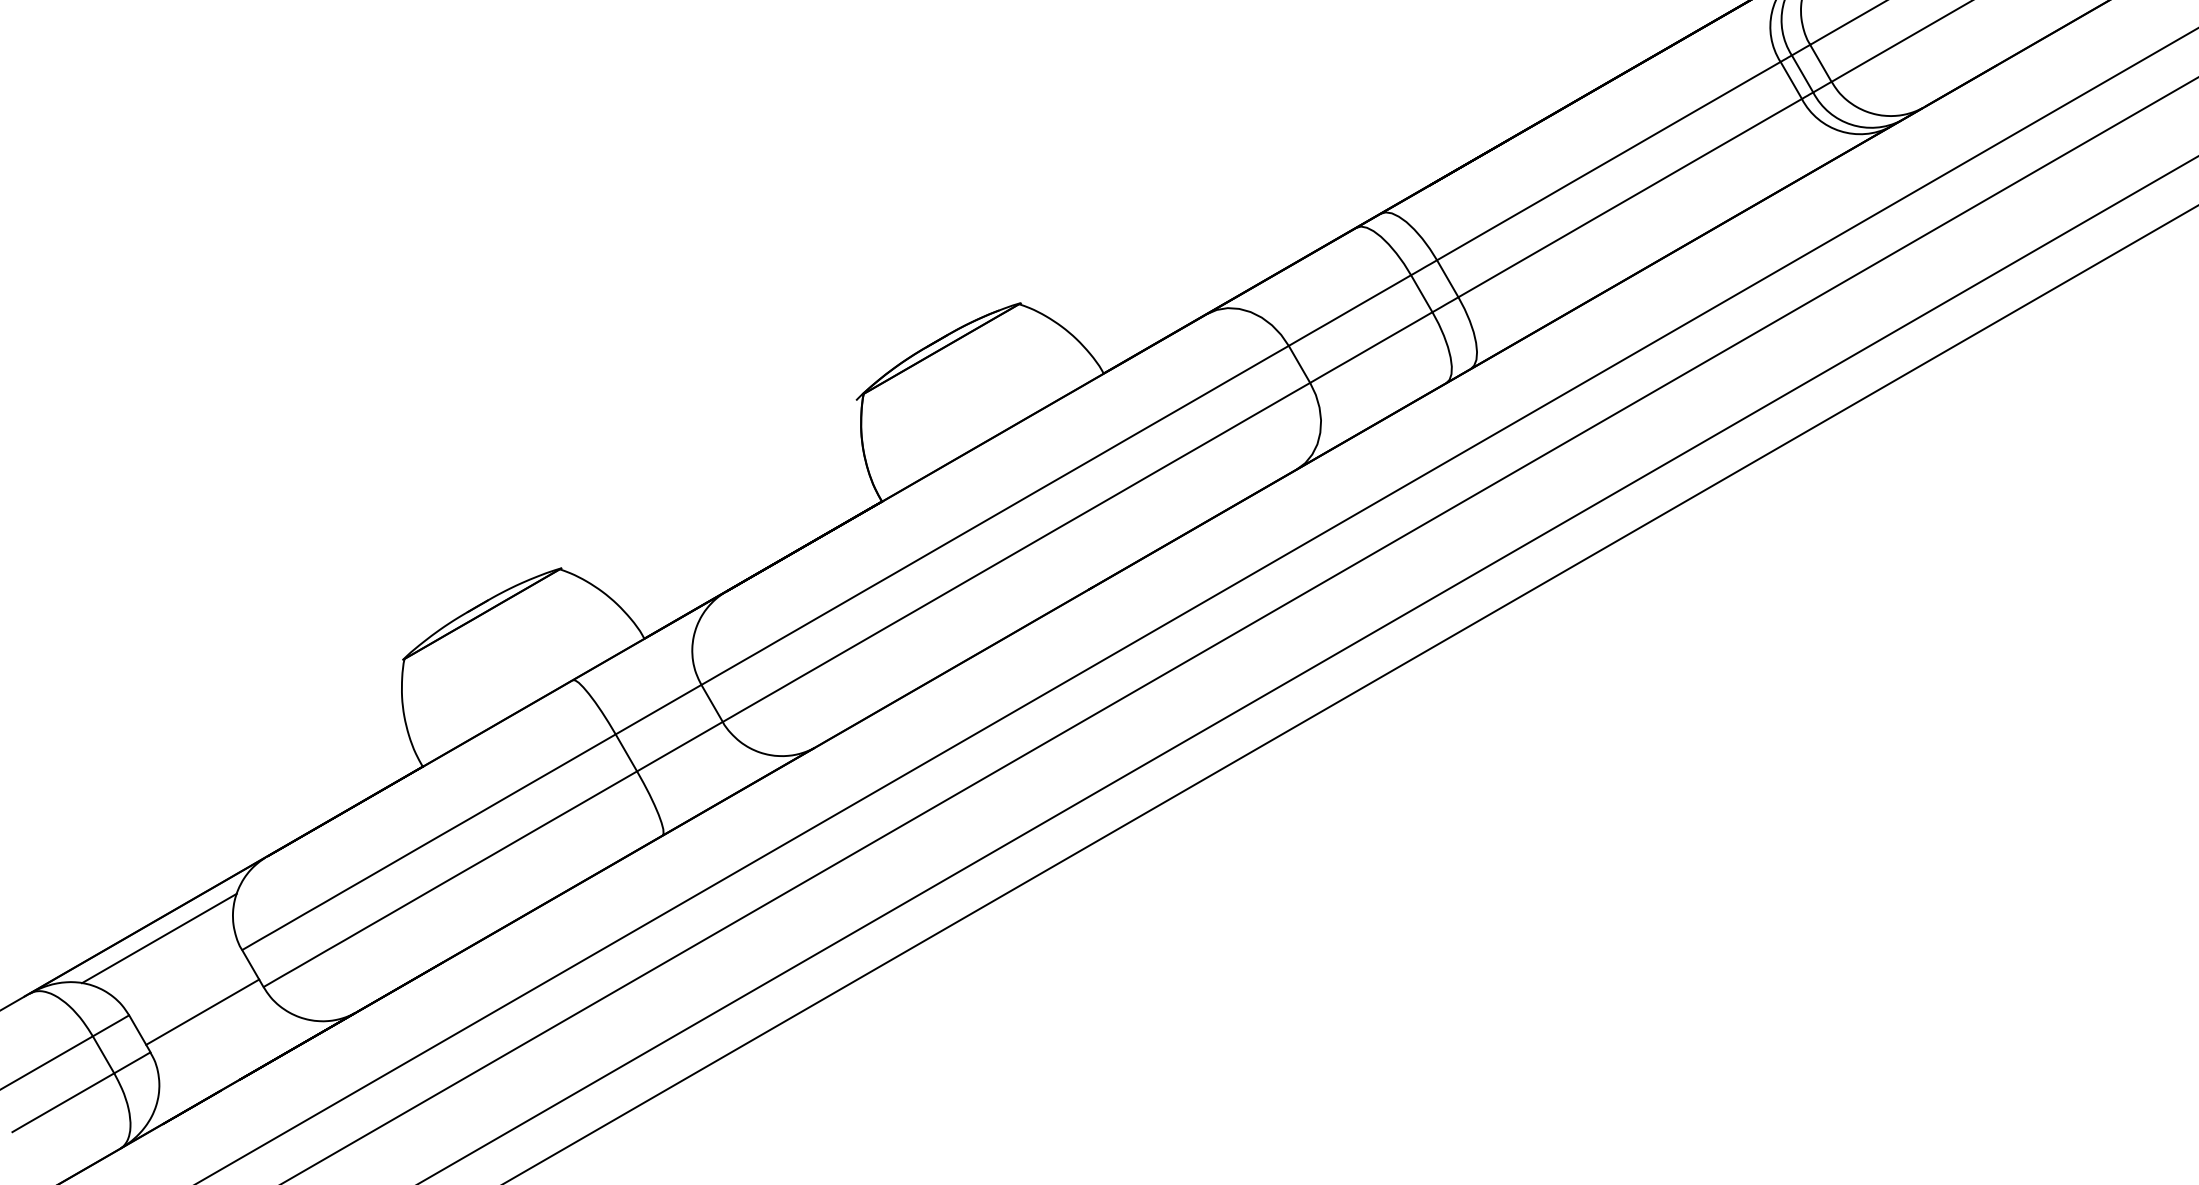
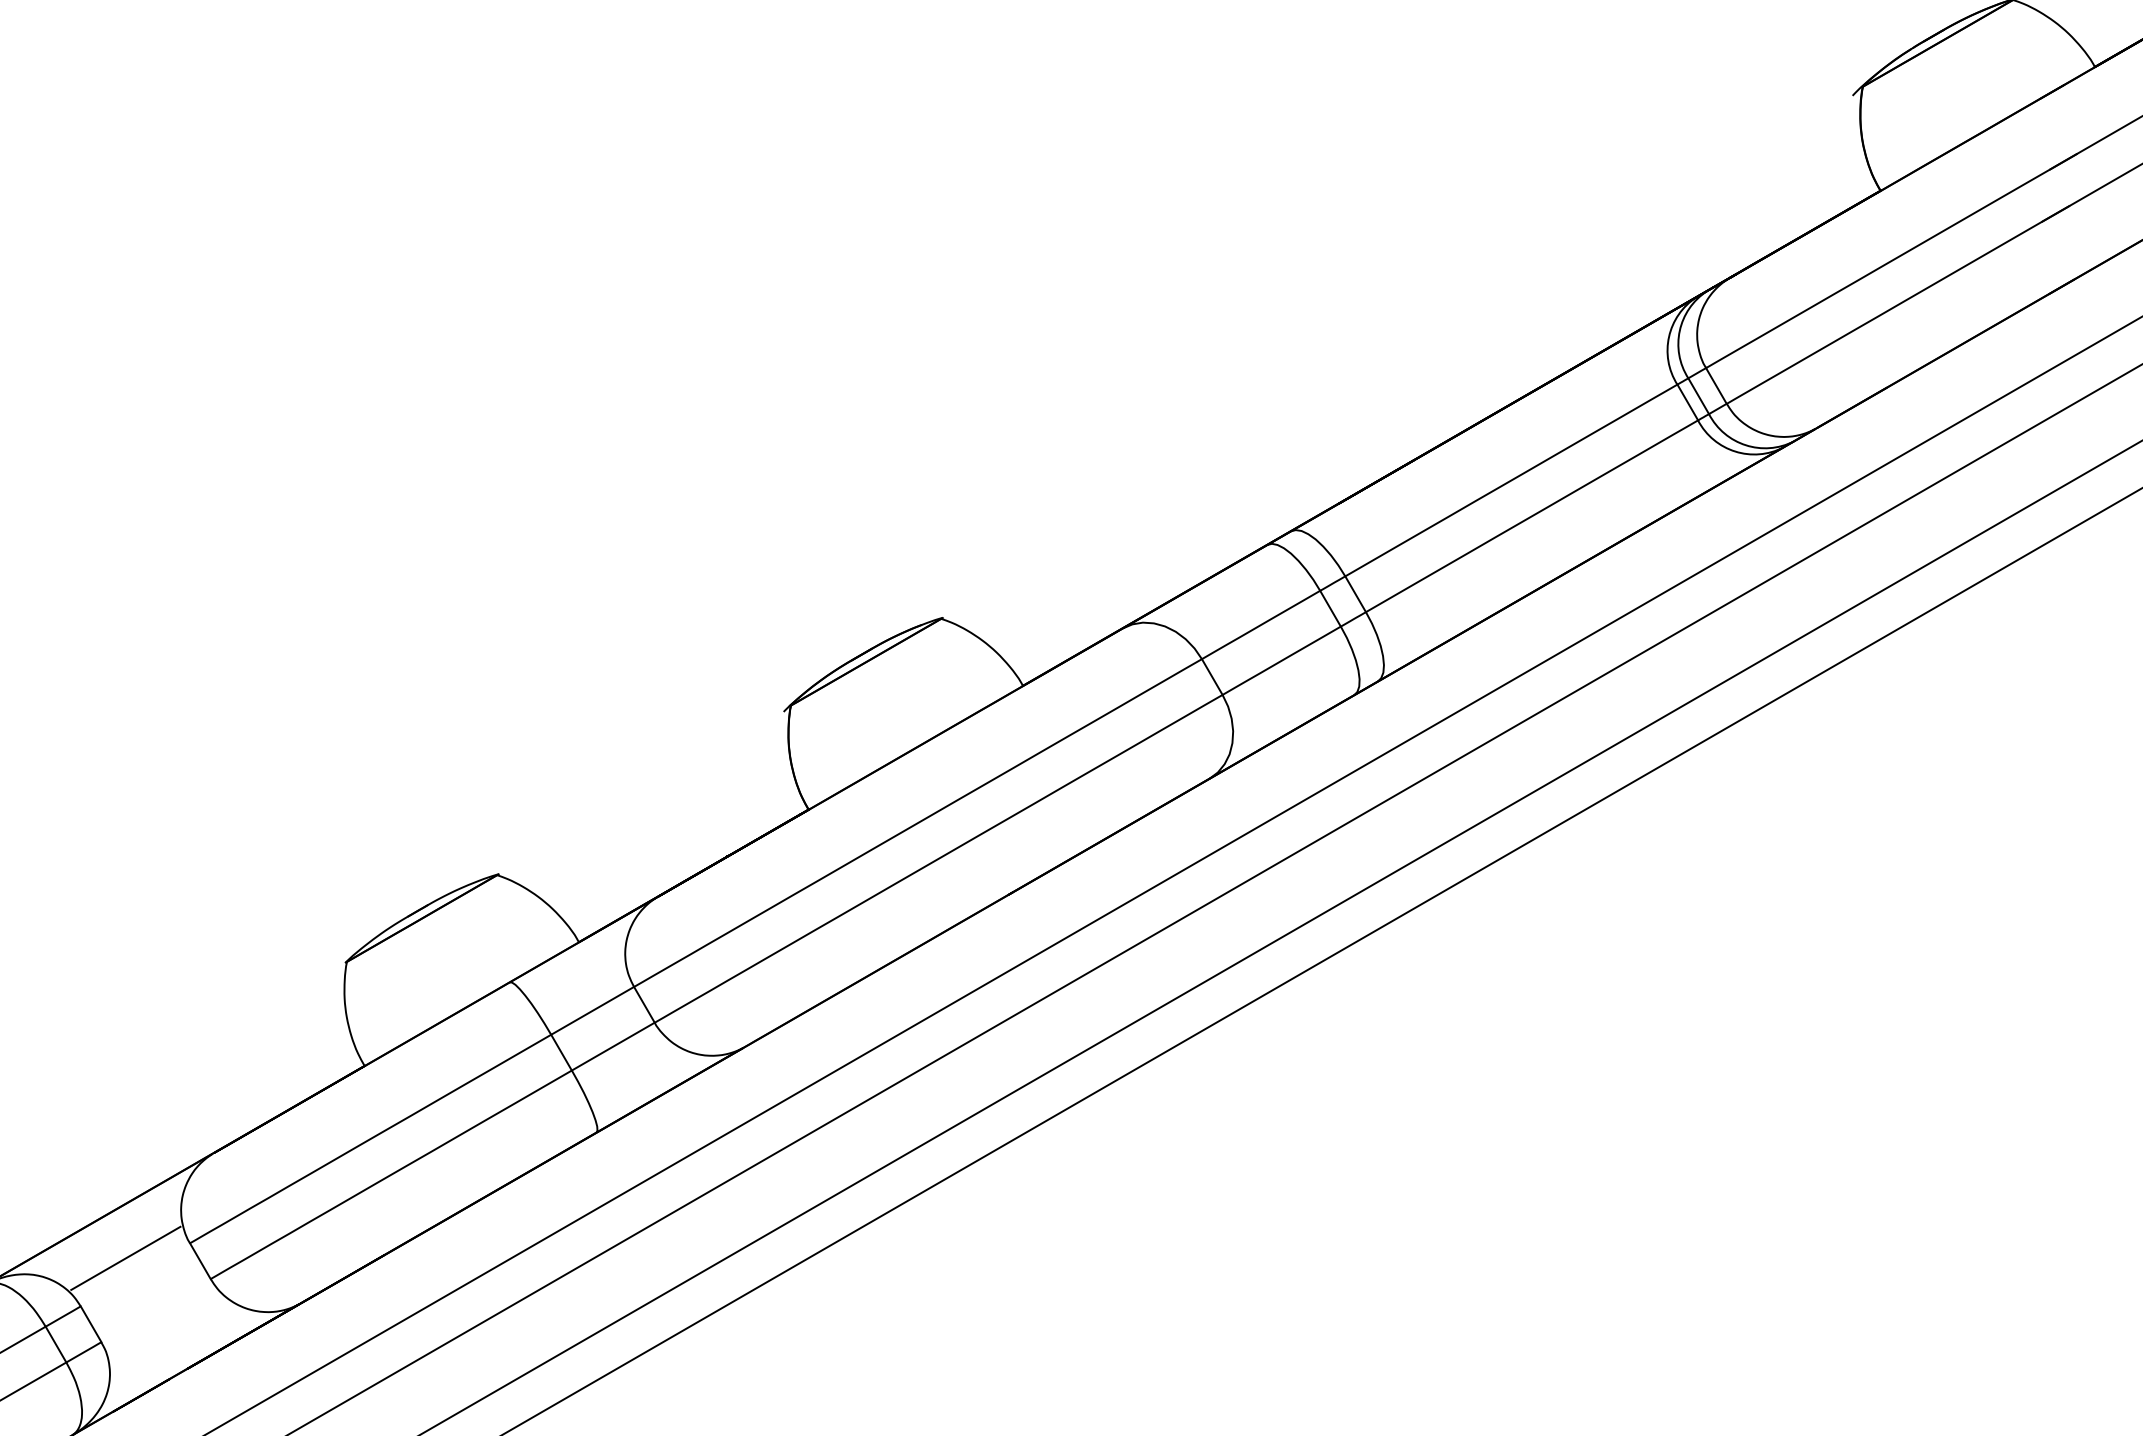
line: (158, 937) -> (109, 1231), removed
line: (202, 1011) -> (125, 1257), moved

